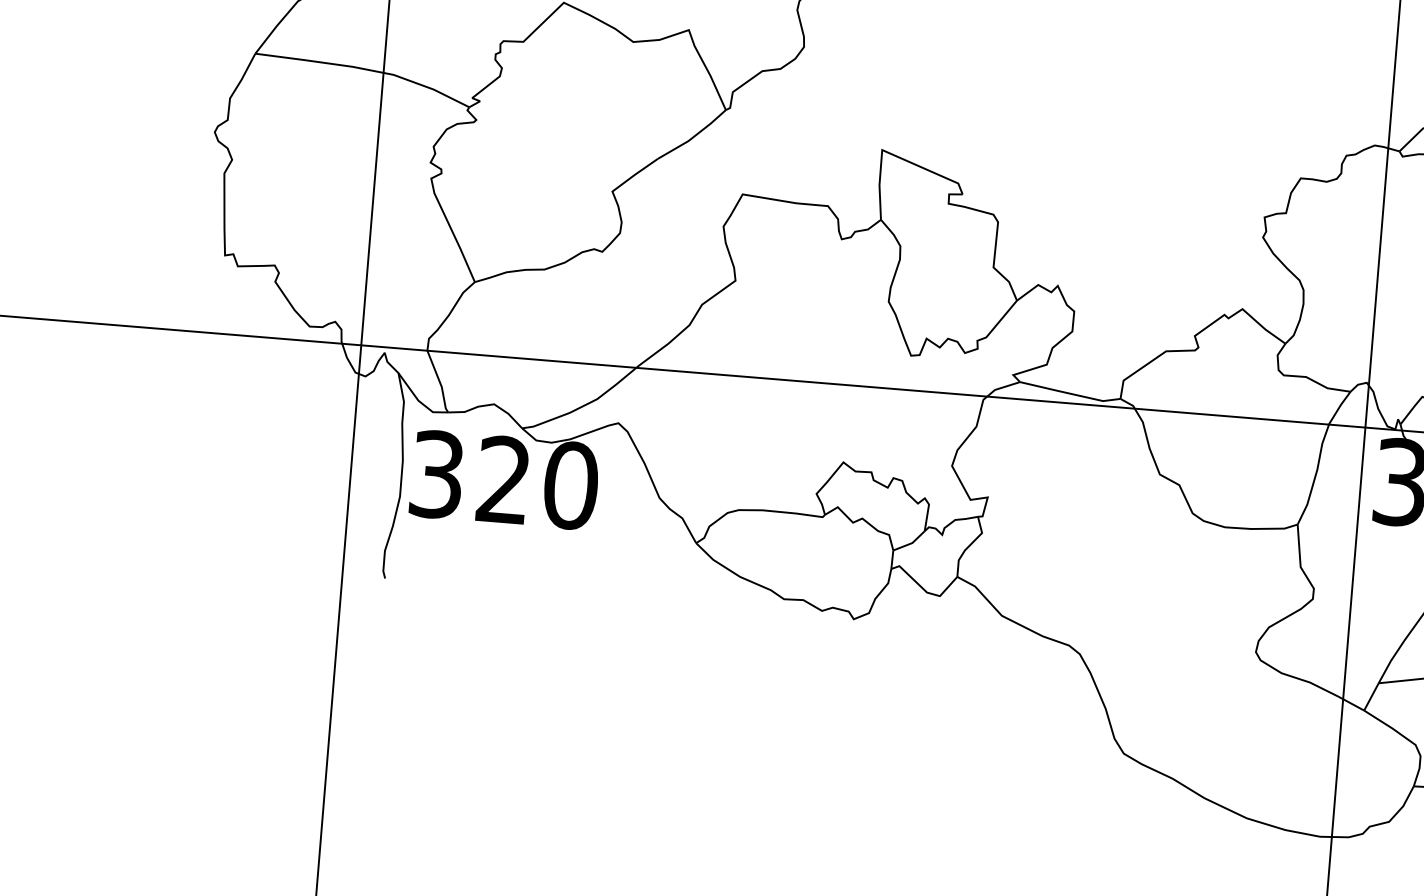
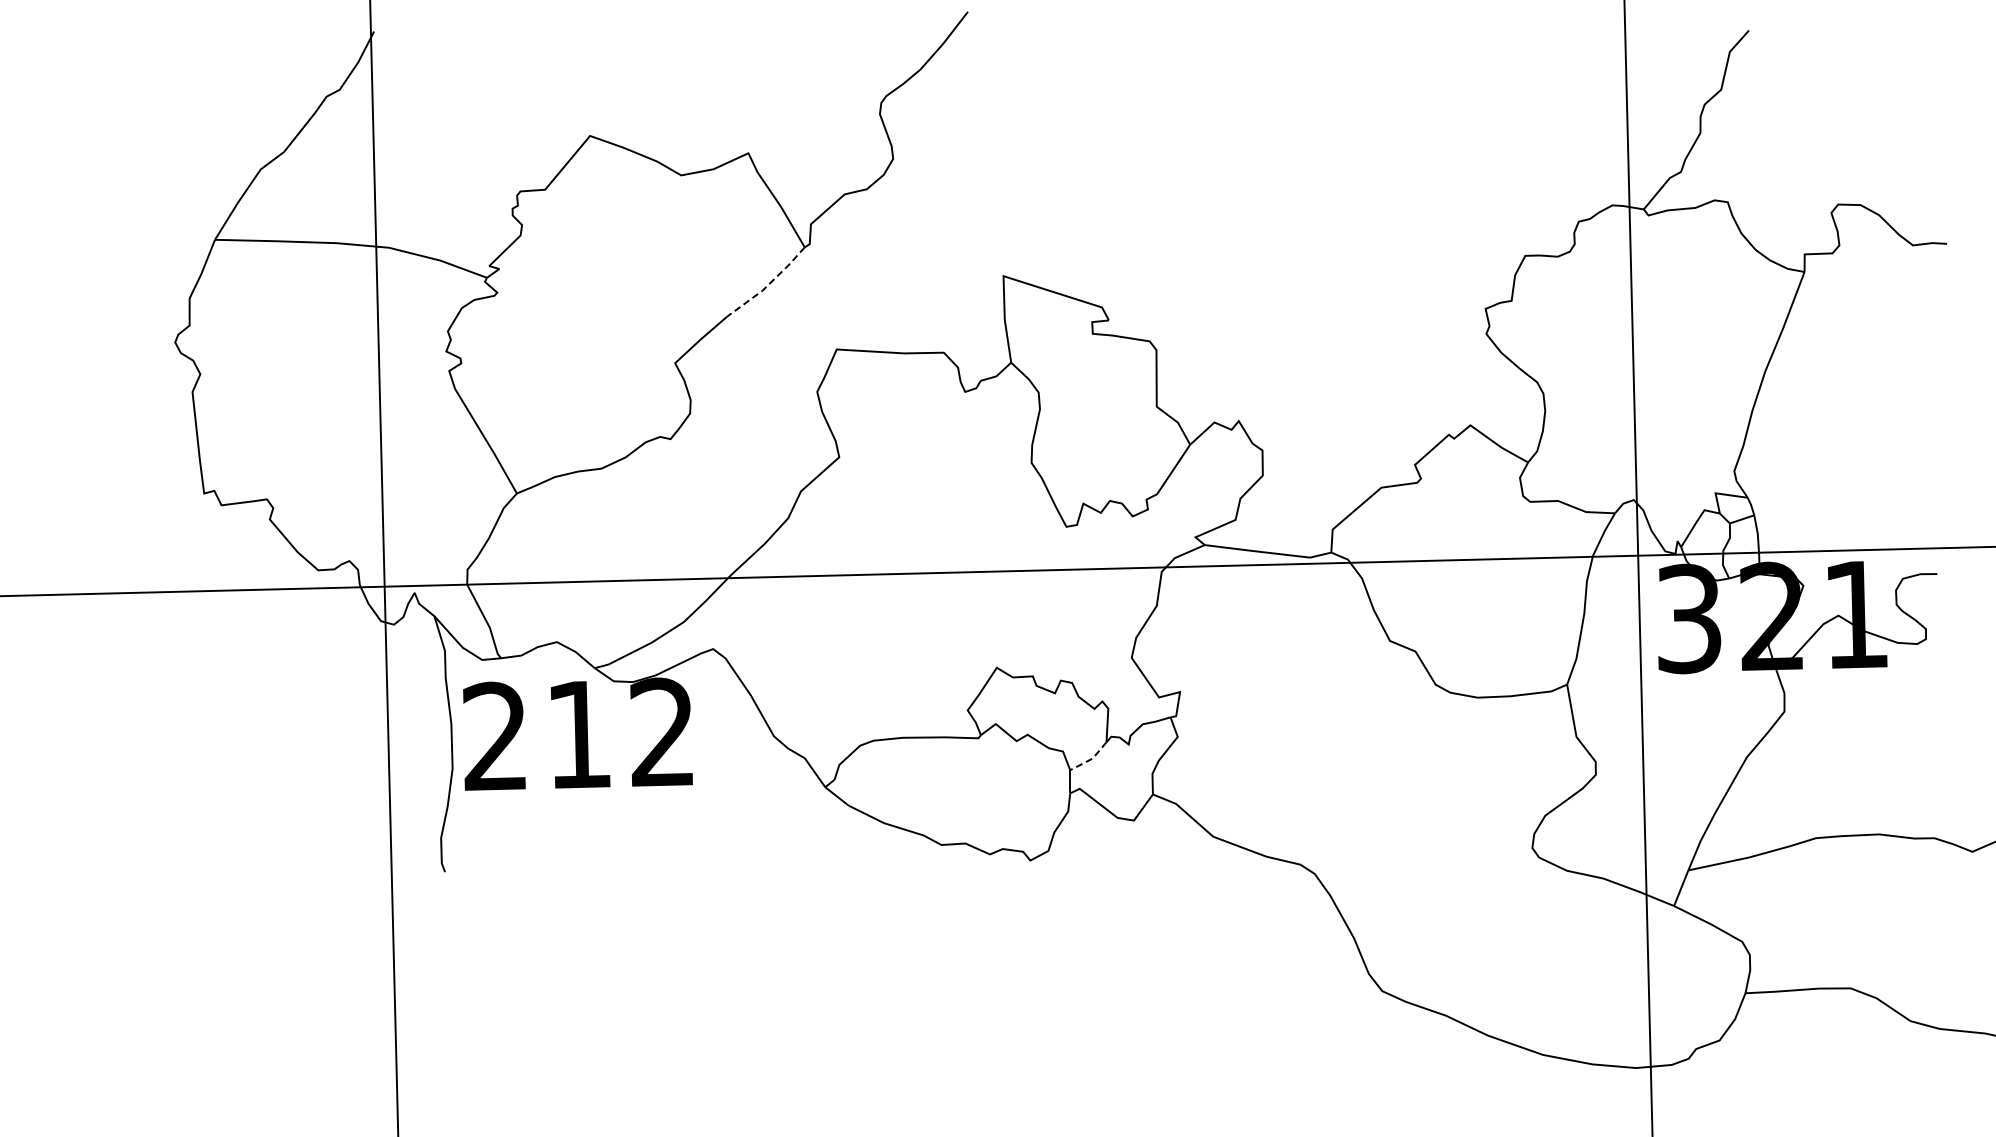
line: (693, 136) -> (768, 284), solid -> dashed
text: (504, 480) -> (579, 734), 320 -> 212
line: (911, 543) -> (1091, 759), solid -> dashed

